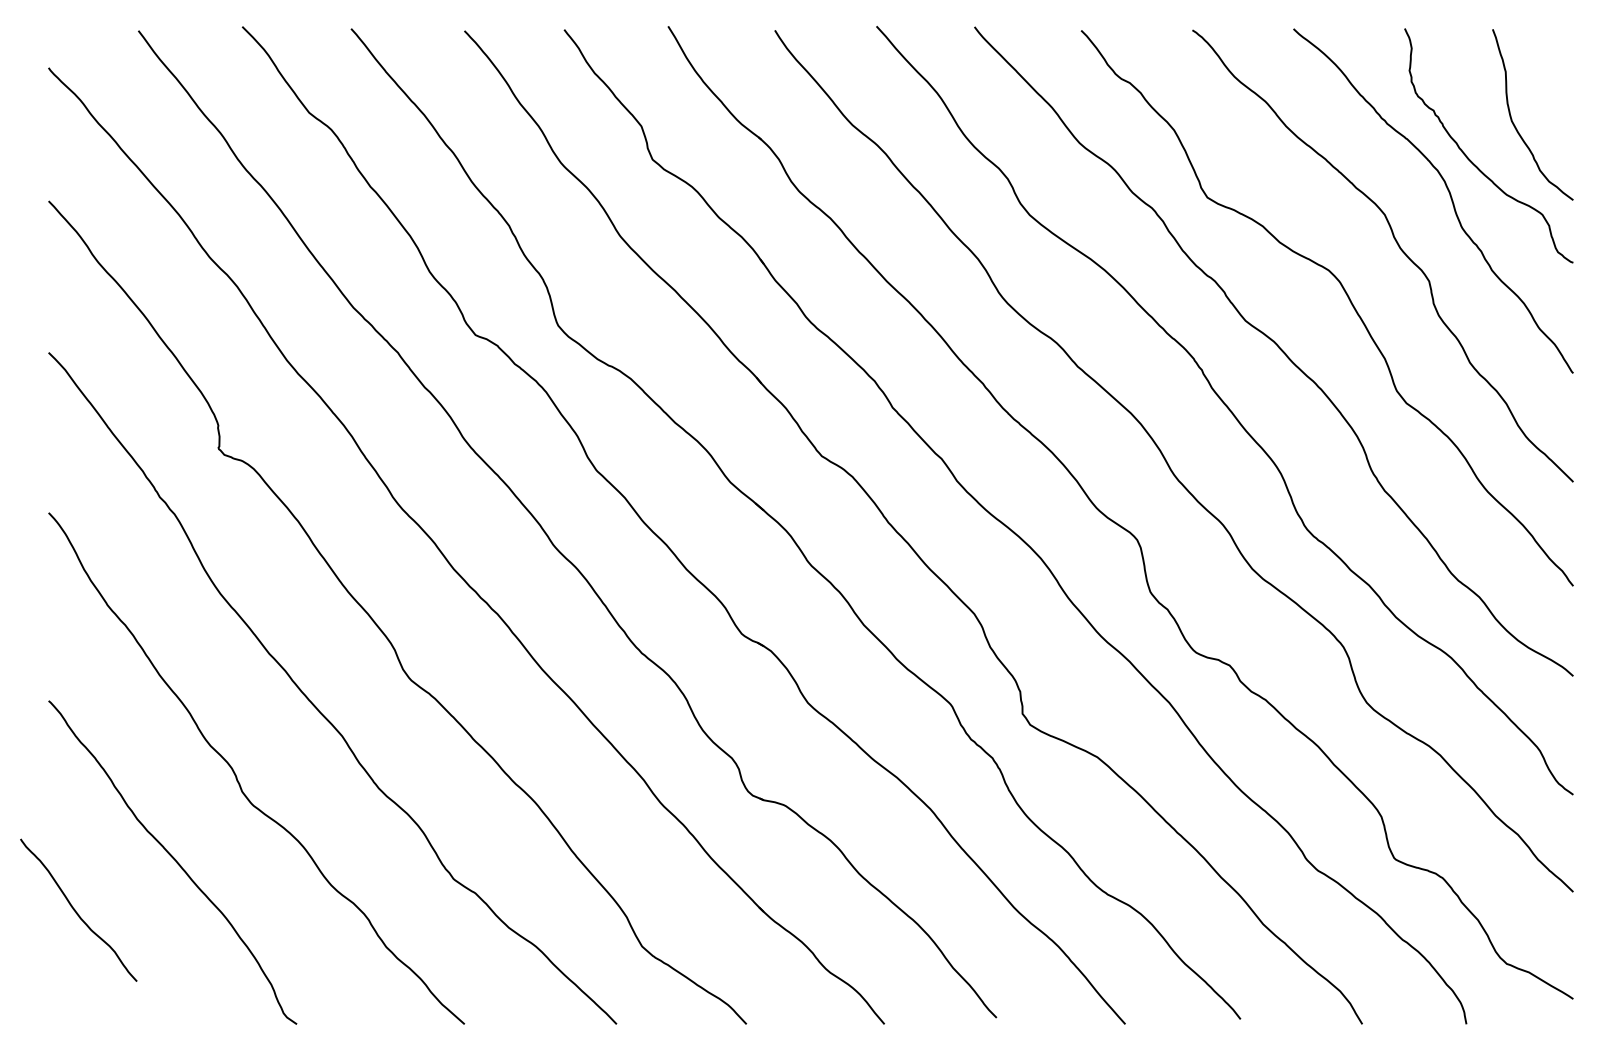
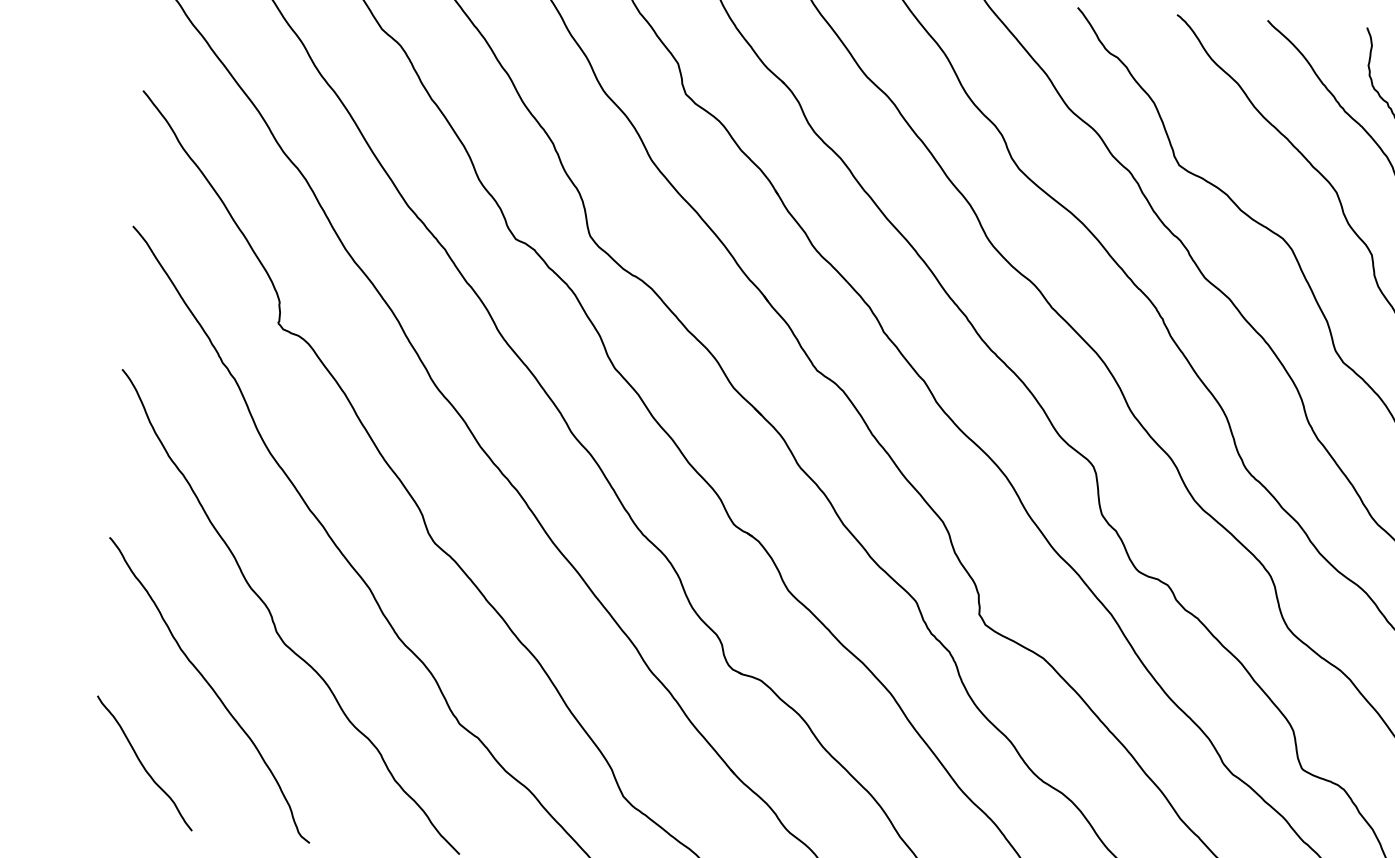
curve: (76, 911) -> (142, 764), moved

